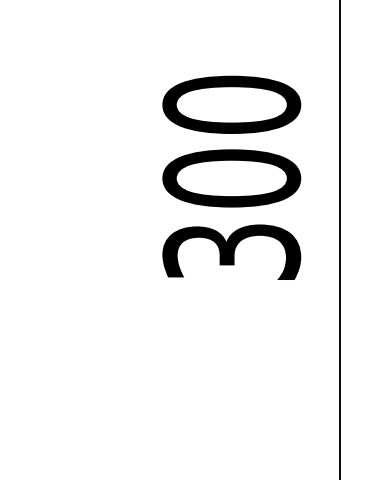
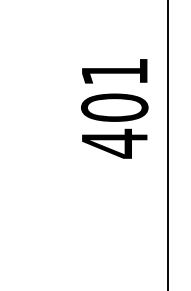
text: (231, 177) -> (114, 107), 300 -> 401

